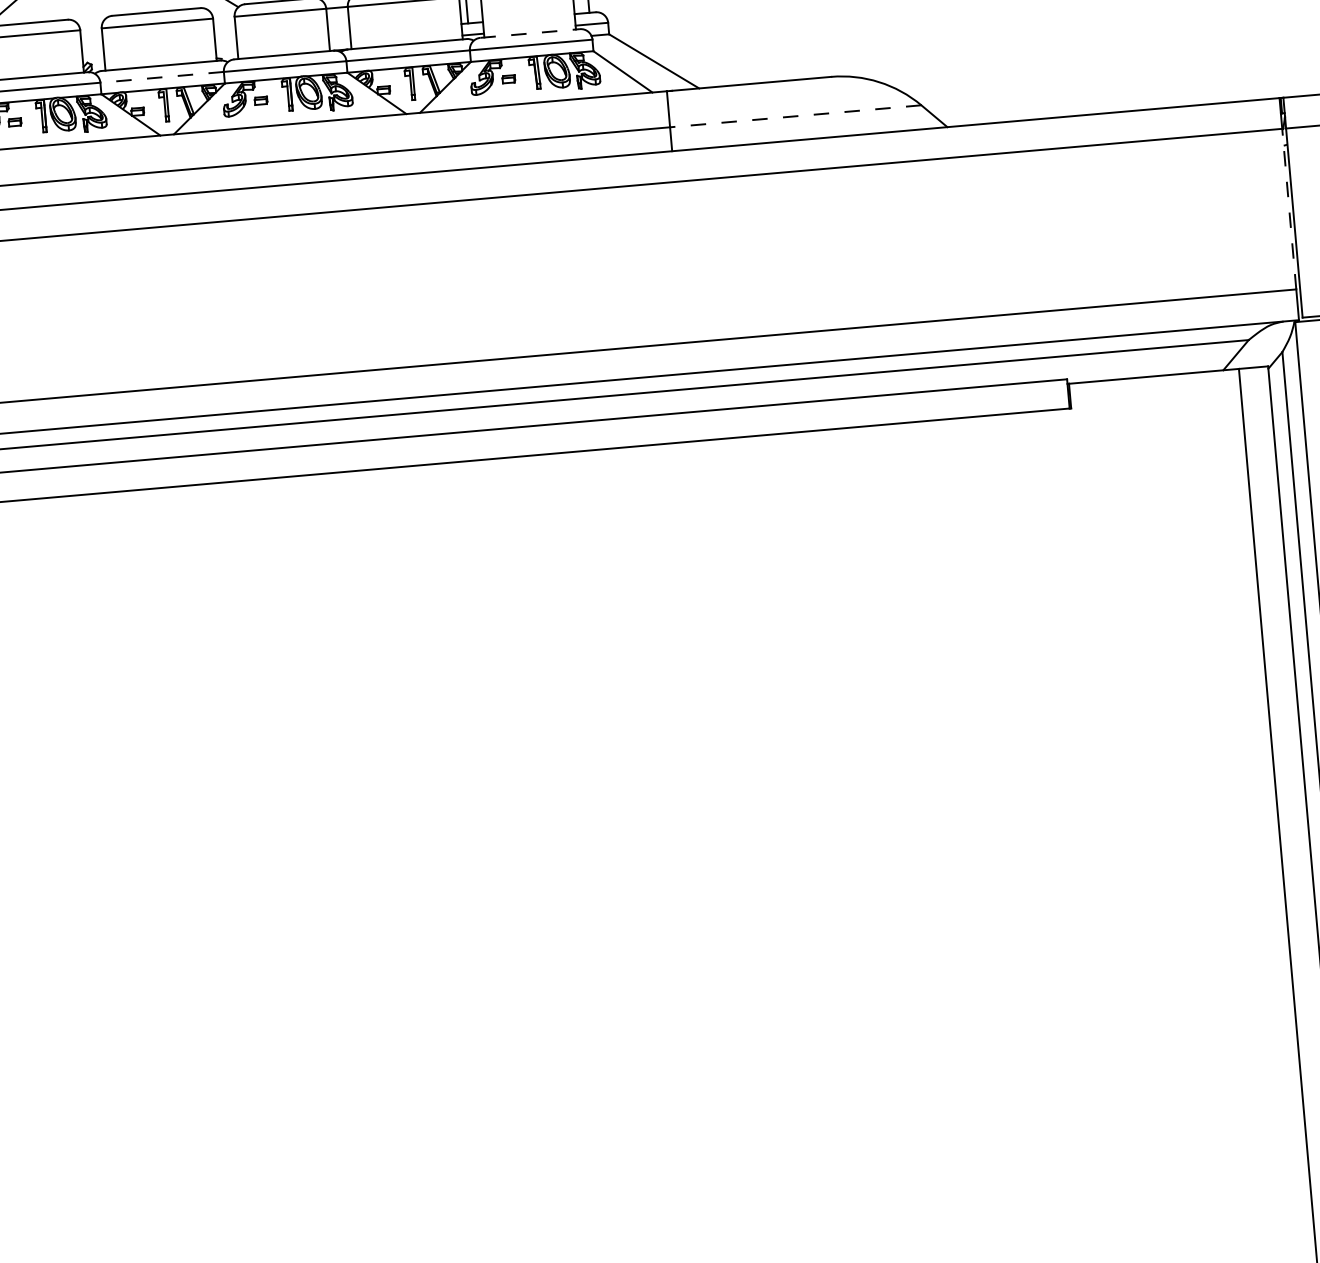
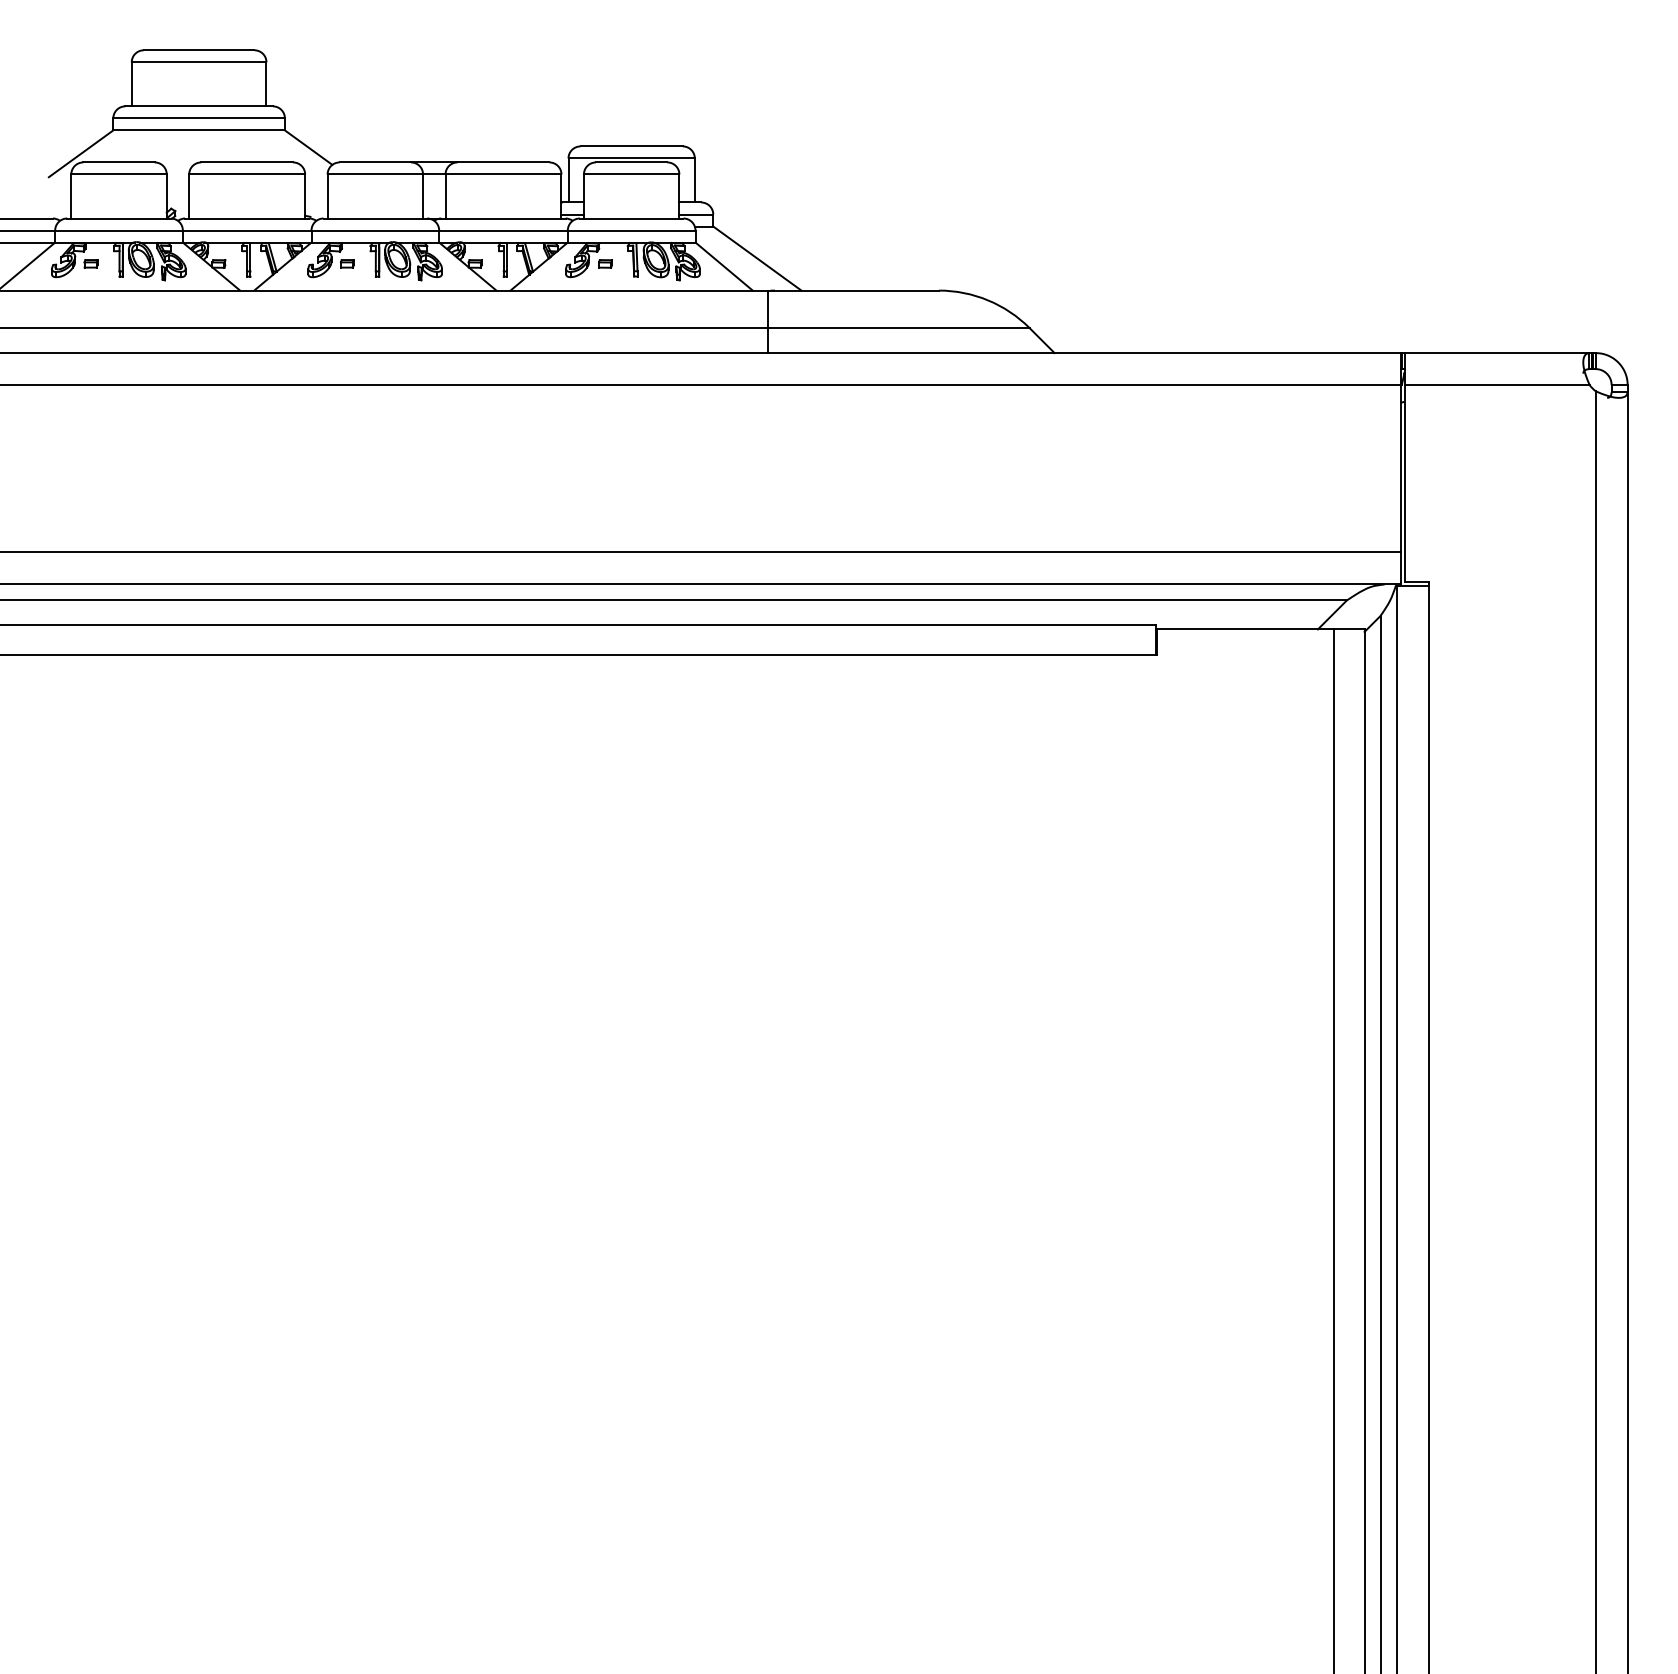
line: (530, 33) -> (631, 218), dashed -> solid
line: (161, 77) -> (246, 230), dashed -> solid
line: (795, 116) -> (898, 328), dashed -> solid
line: (1289, 208) -> (1400, 468), dashed -> solid

